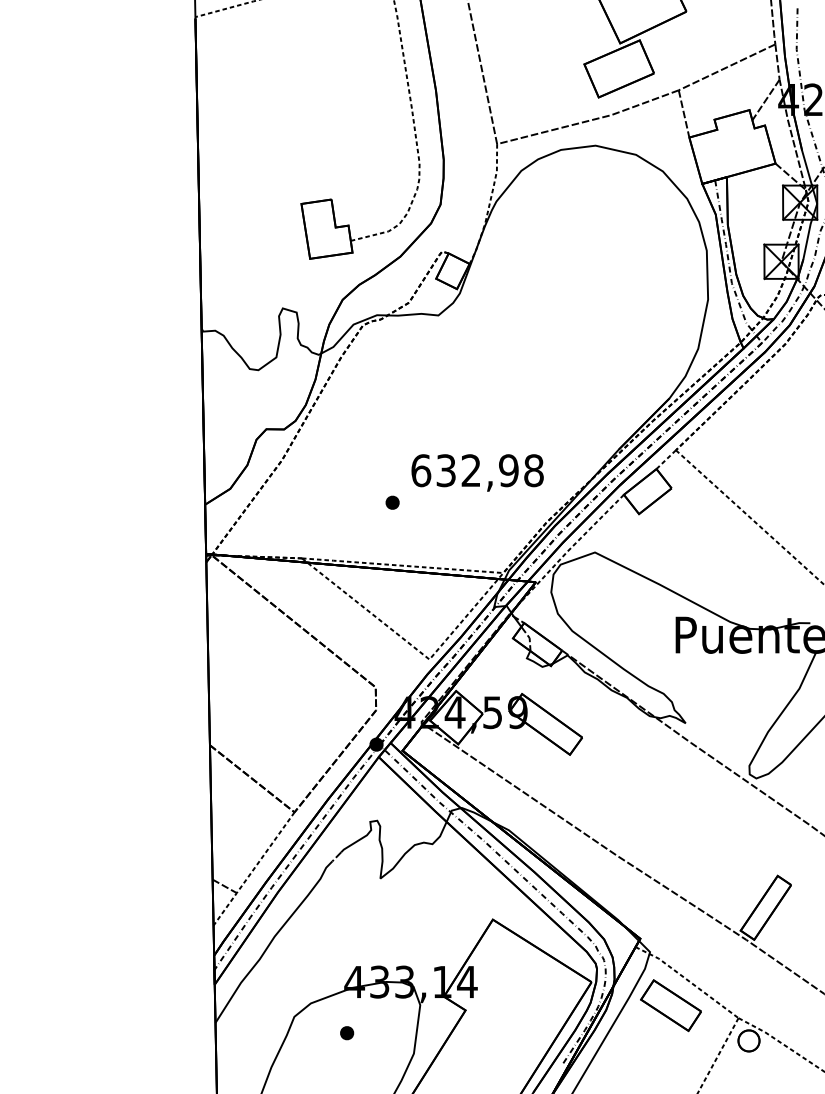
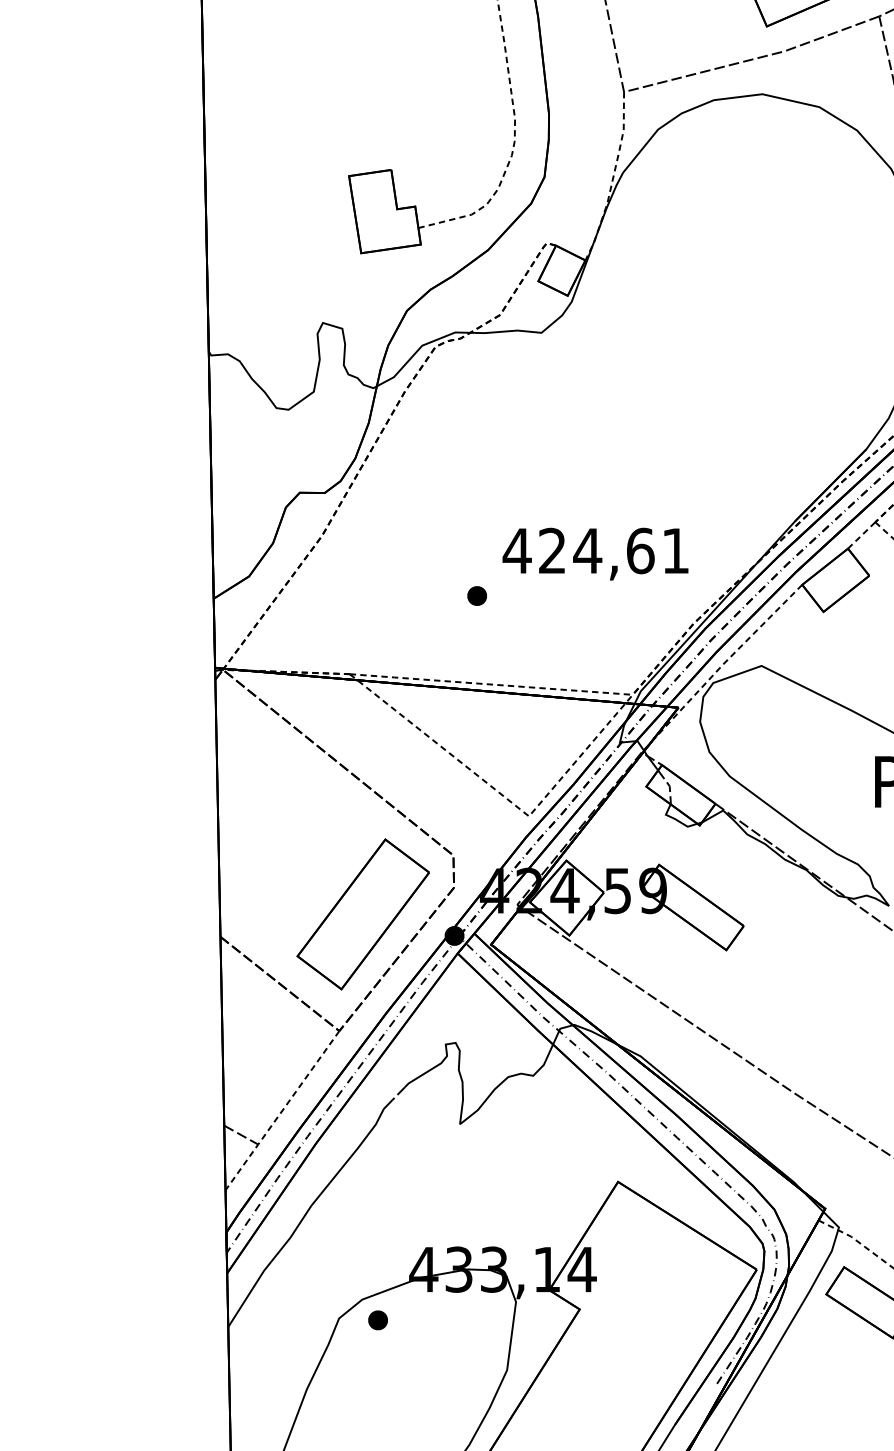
text: (476, 470) -> (595, 550), 632,98 -> 424,61
part: (311, 728) -> (363, 913), added
part: (347, 1033) -> (378, 1320), moved

